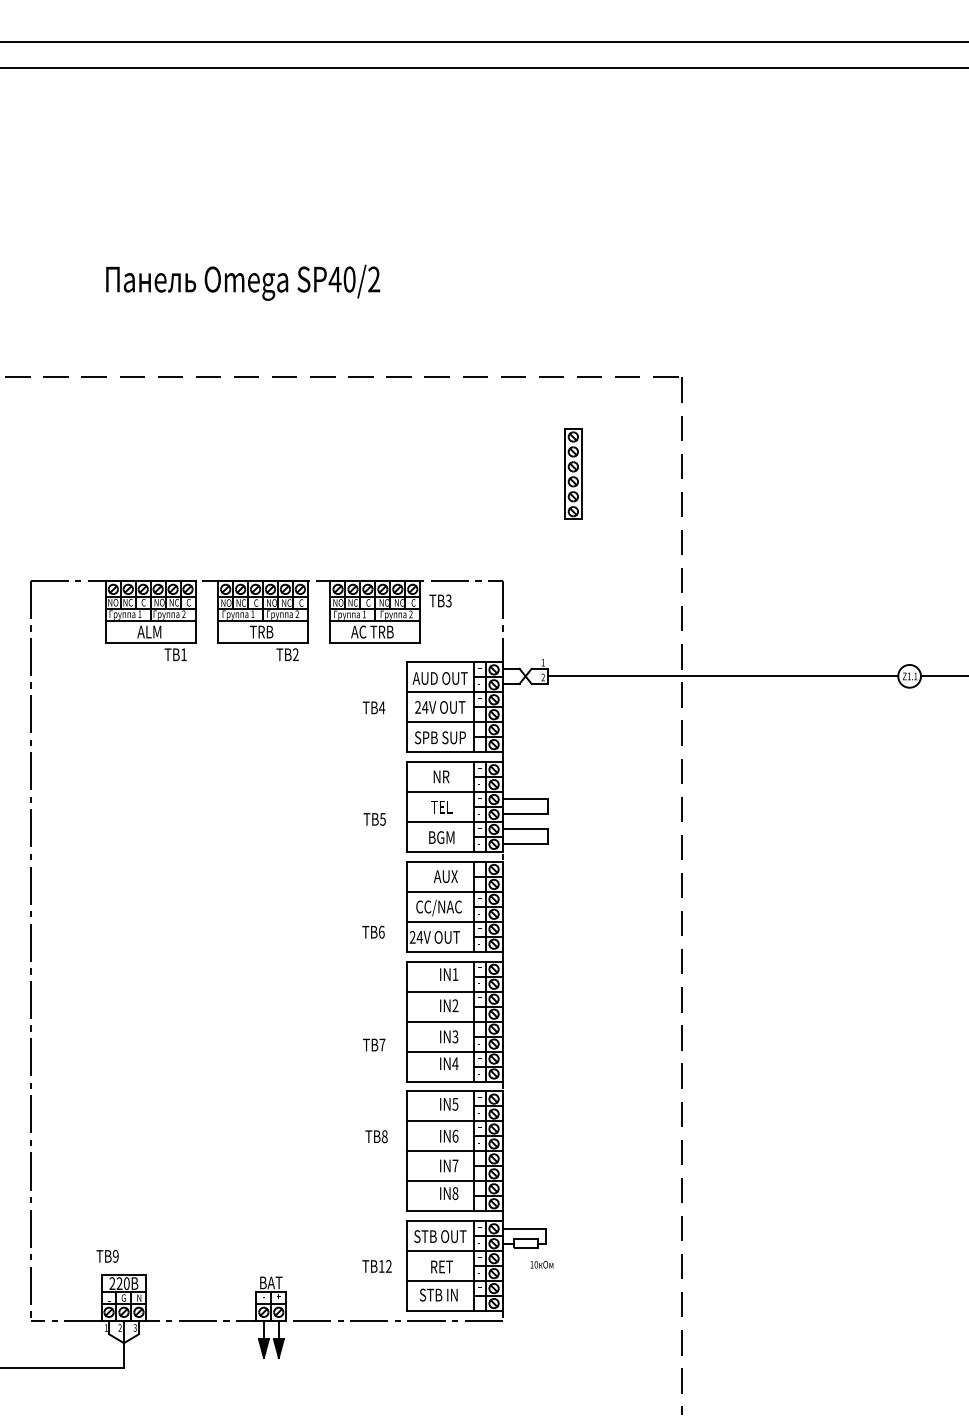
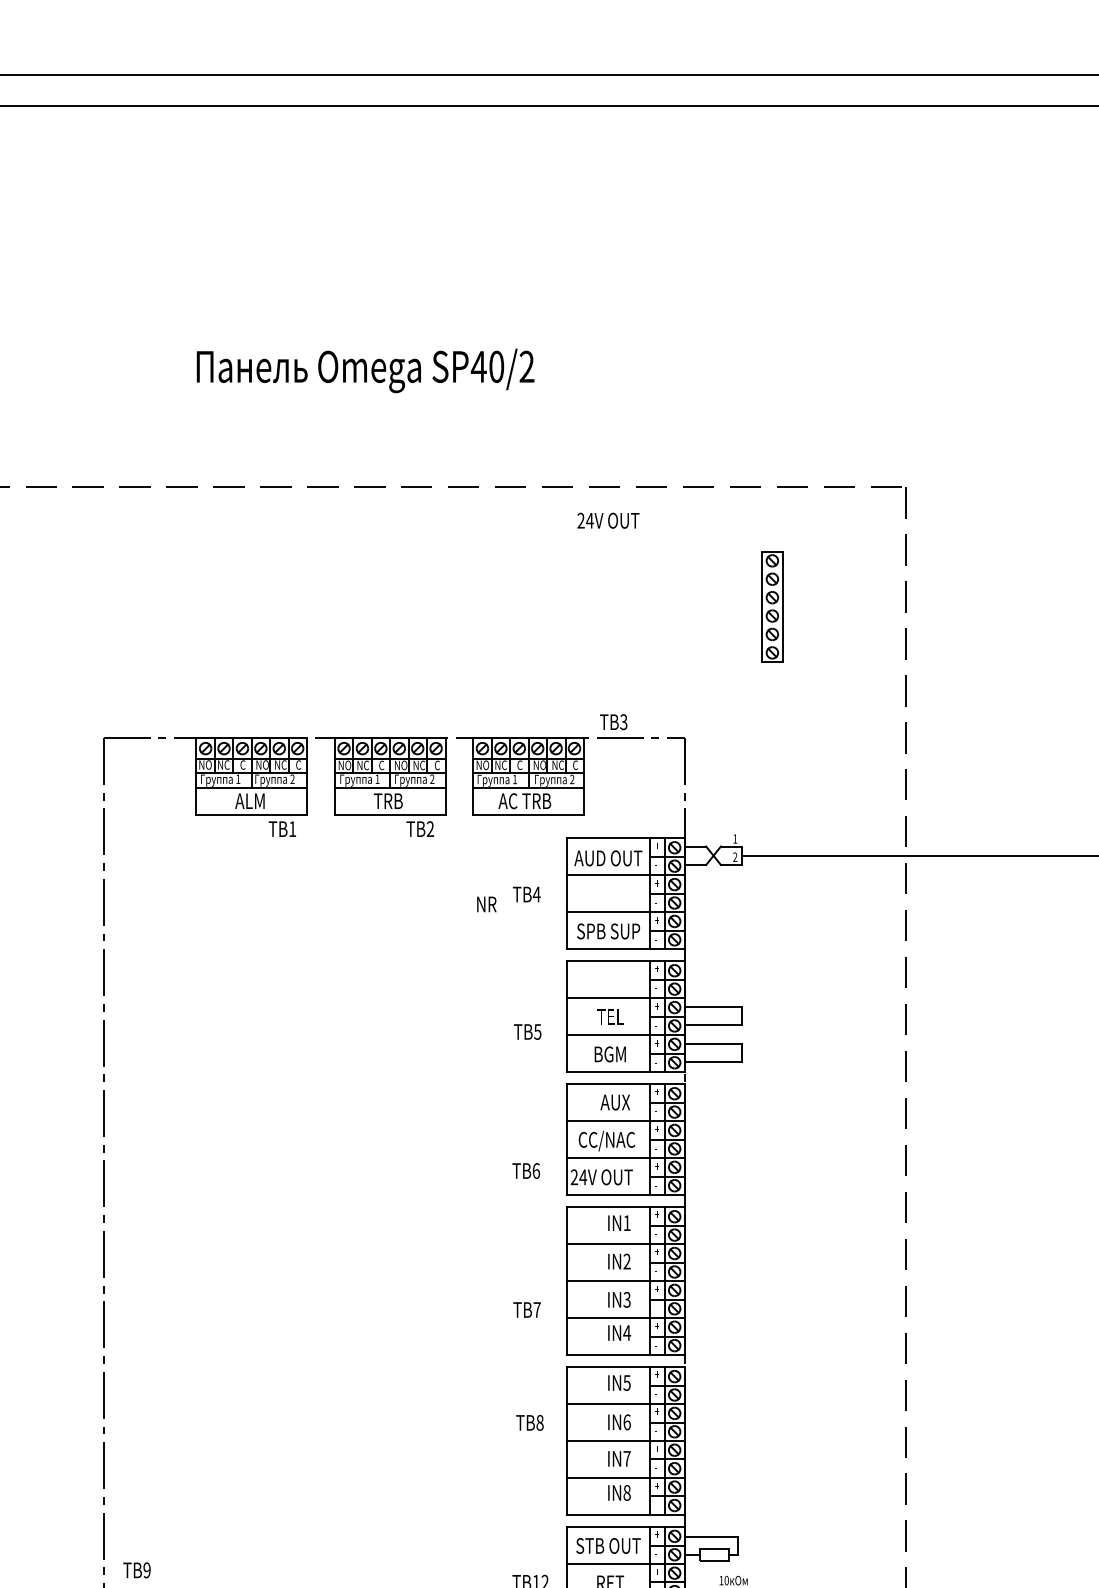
text: (440, 600) -> (613, 721), moved
text: (440, 707) -> (608, 520), moved
text: (441, 776) -> (486, 903), moved
text: (107, 1256) -> (136, 1570), moved

